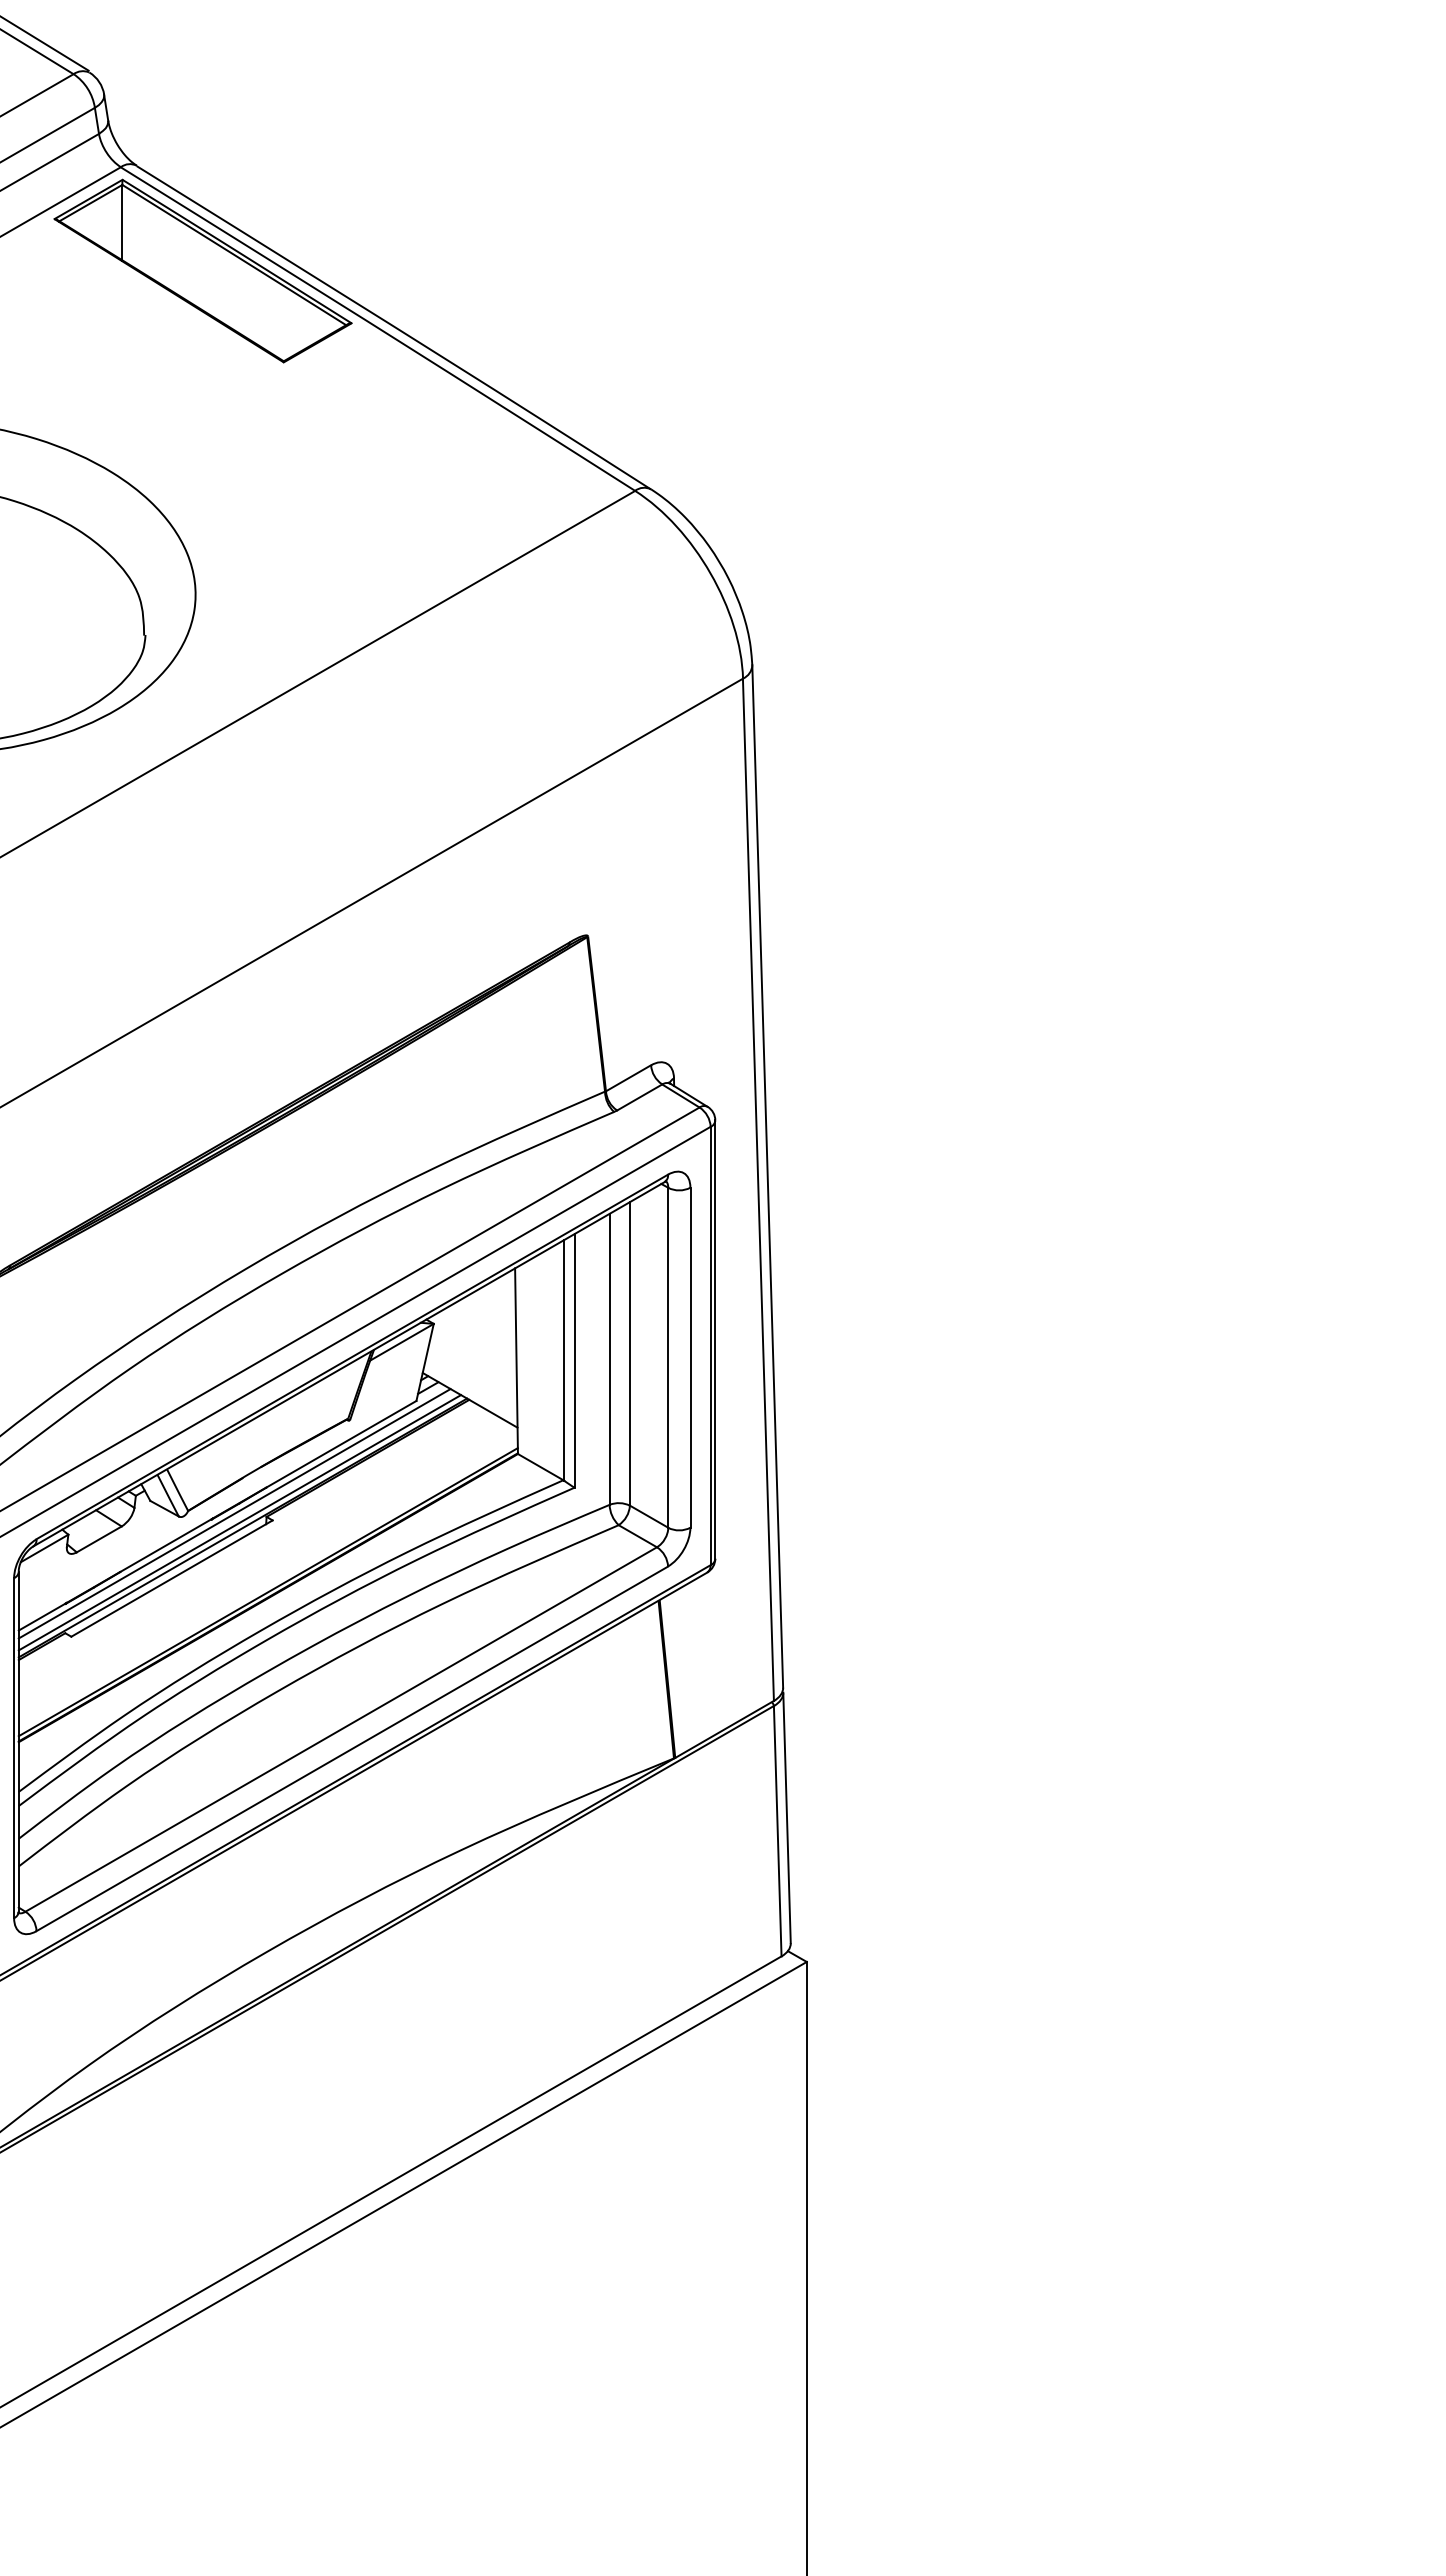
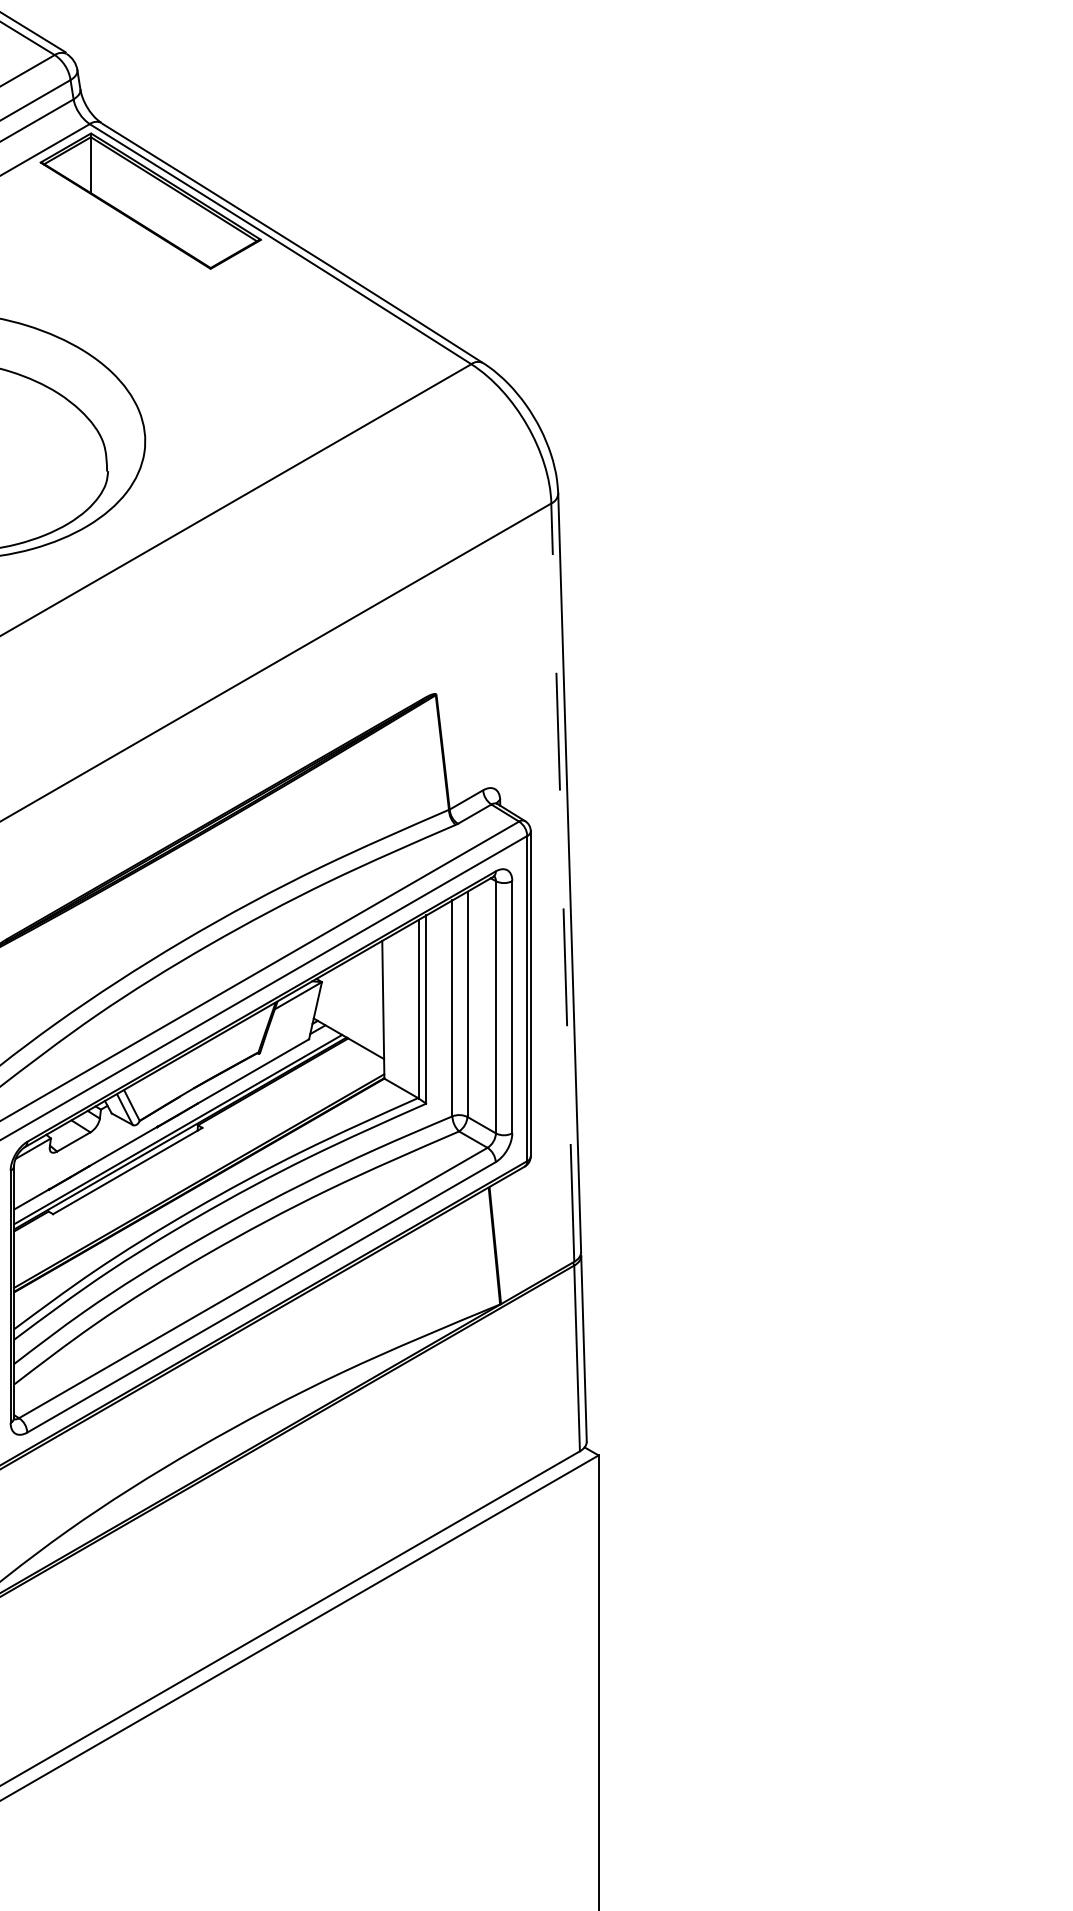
line: (758, 1189) -> (562, 882), solid -> dashed
line: (234, 1513) -> (174, 1122), removed

